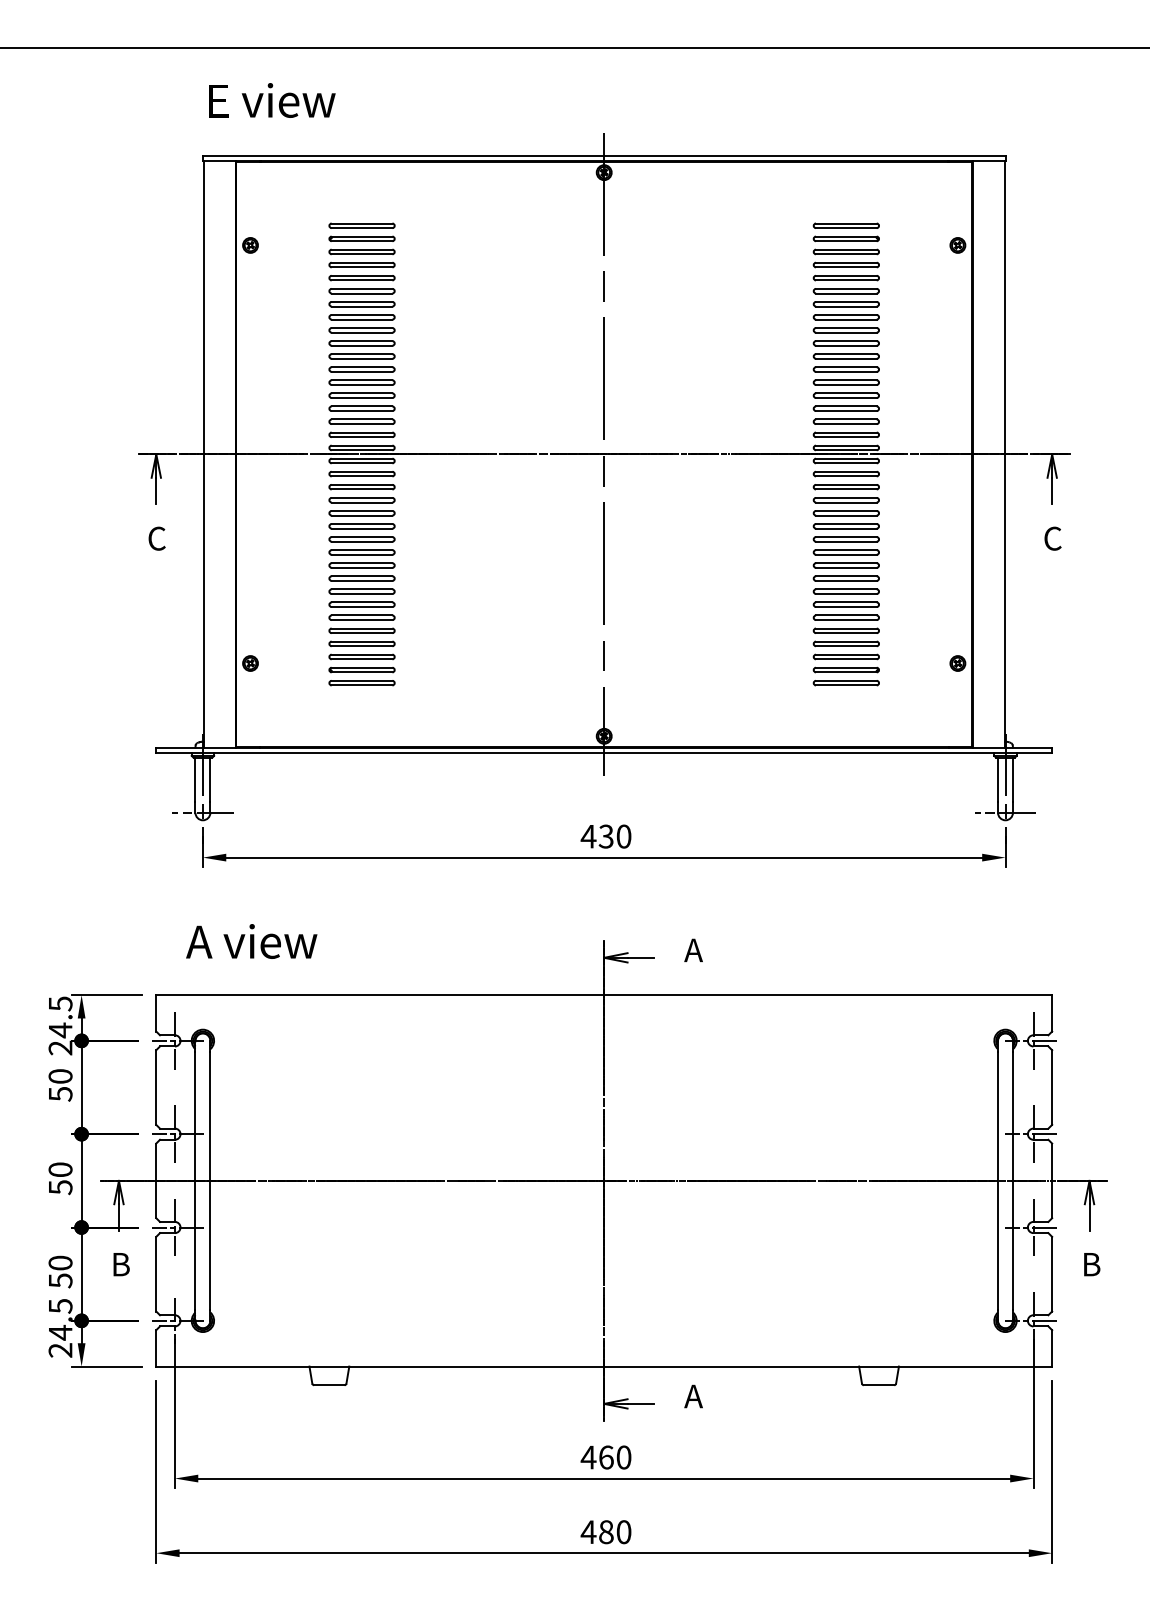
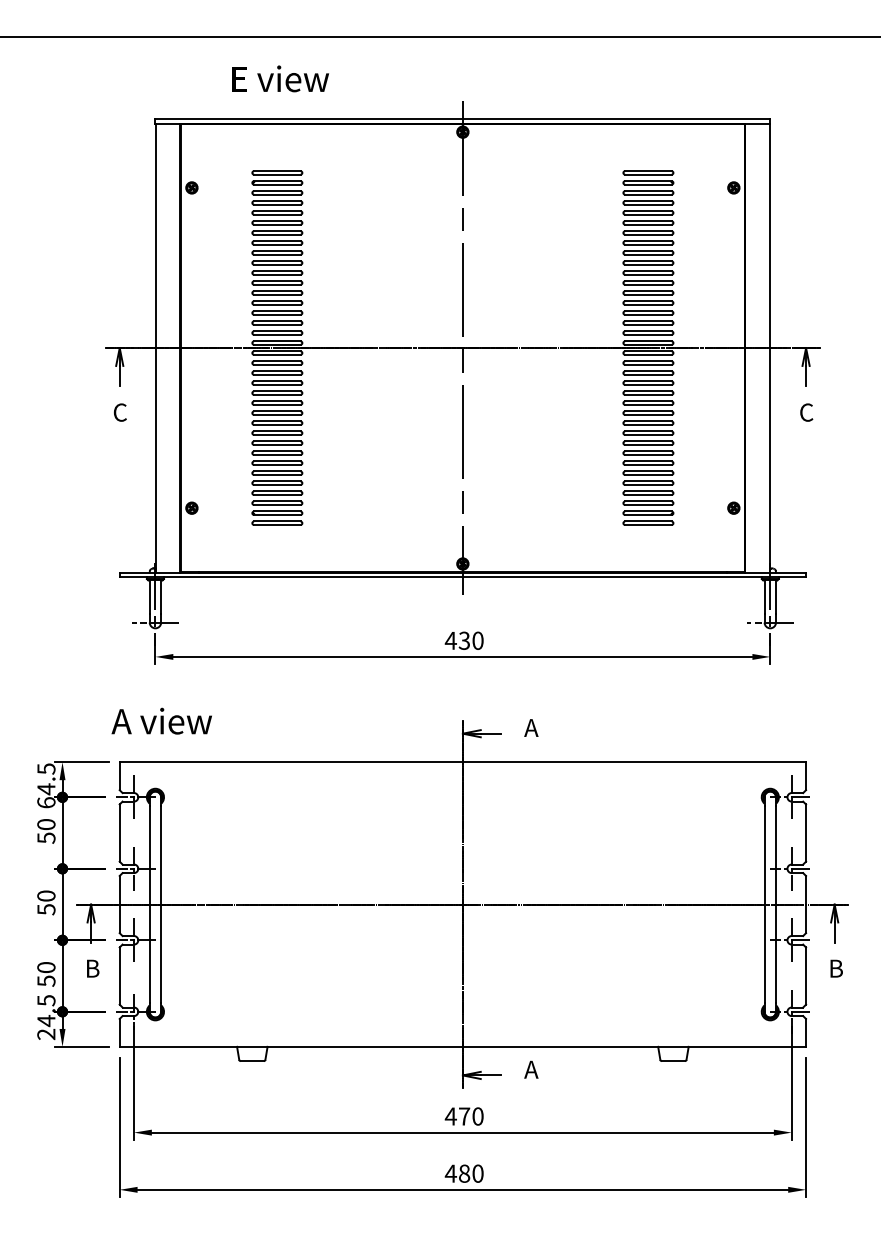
text: (272, 99) -> (280, 78), moved
text: (251, 940) -> (161, 720), moved
text: (60, 1047) -> (46, 802), 24.5 -> 64.5
text: (606, 1457) -> (464, 1116), 460 -> 470

